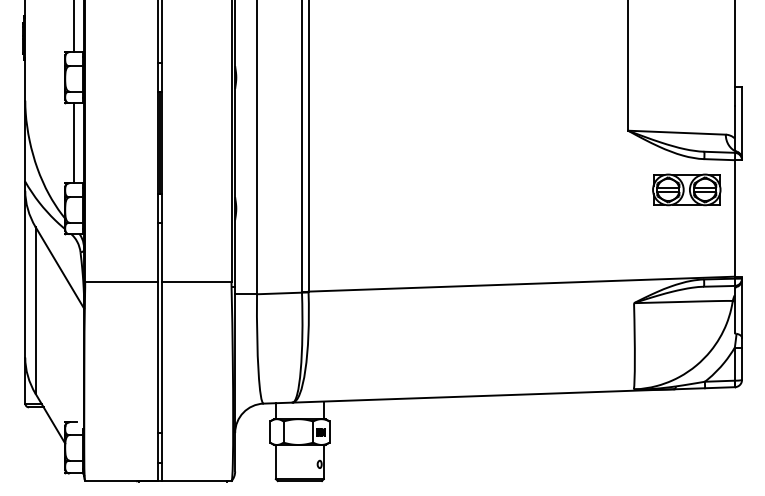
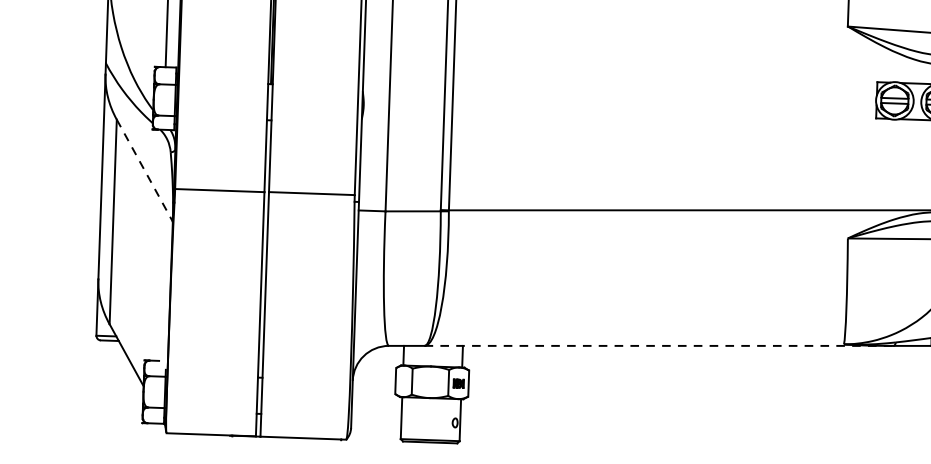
line: (60, 268) -> (145, 171), solid -> dashed
line: (484, 395) -> (660, 345), solid -> dashed

